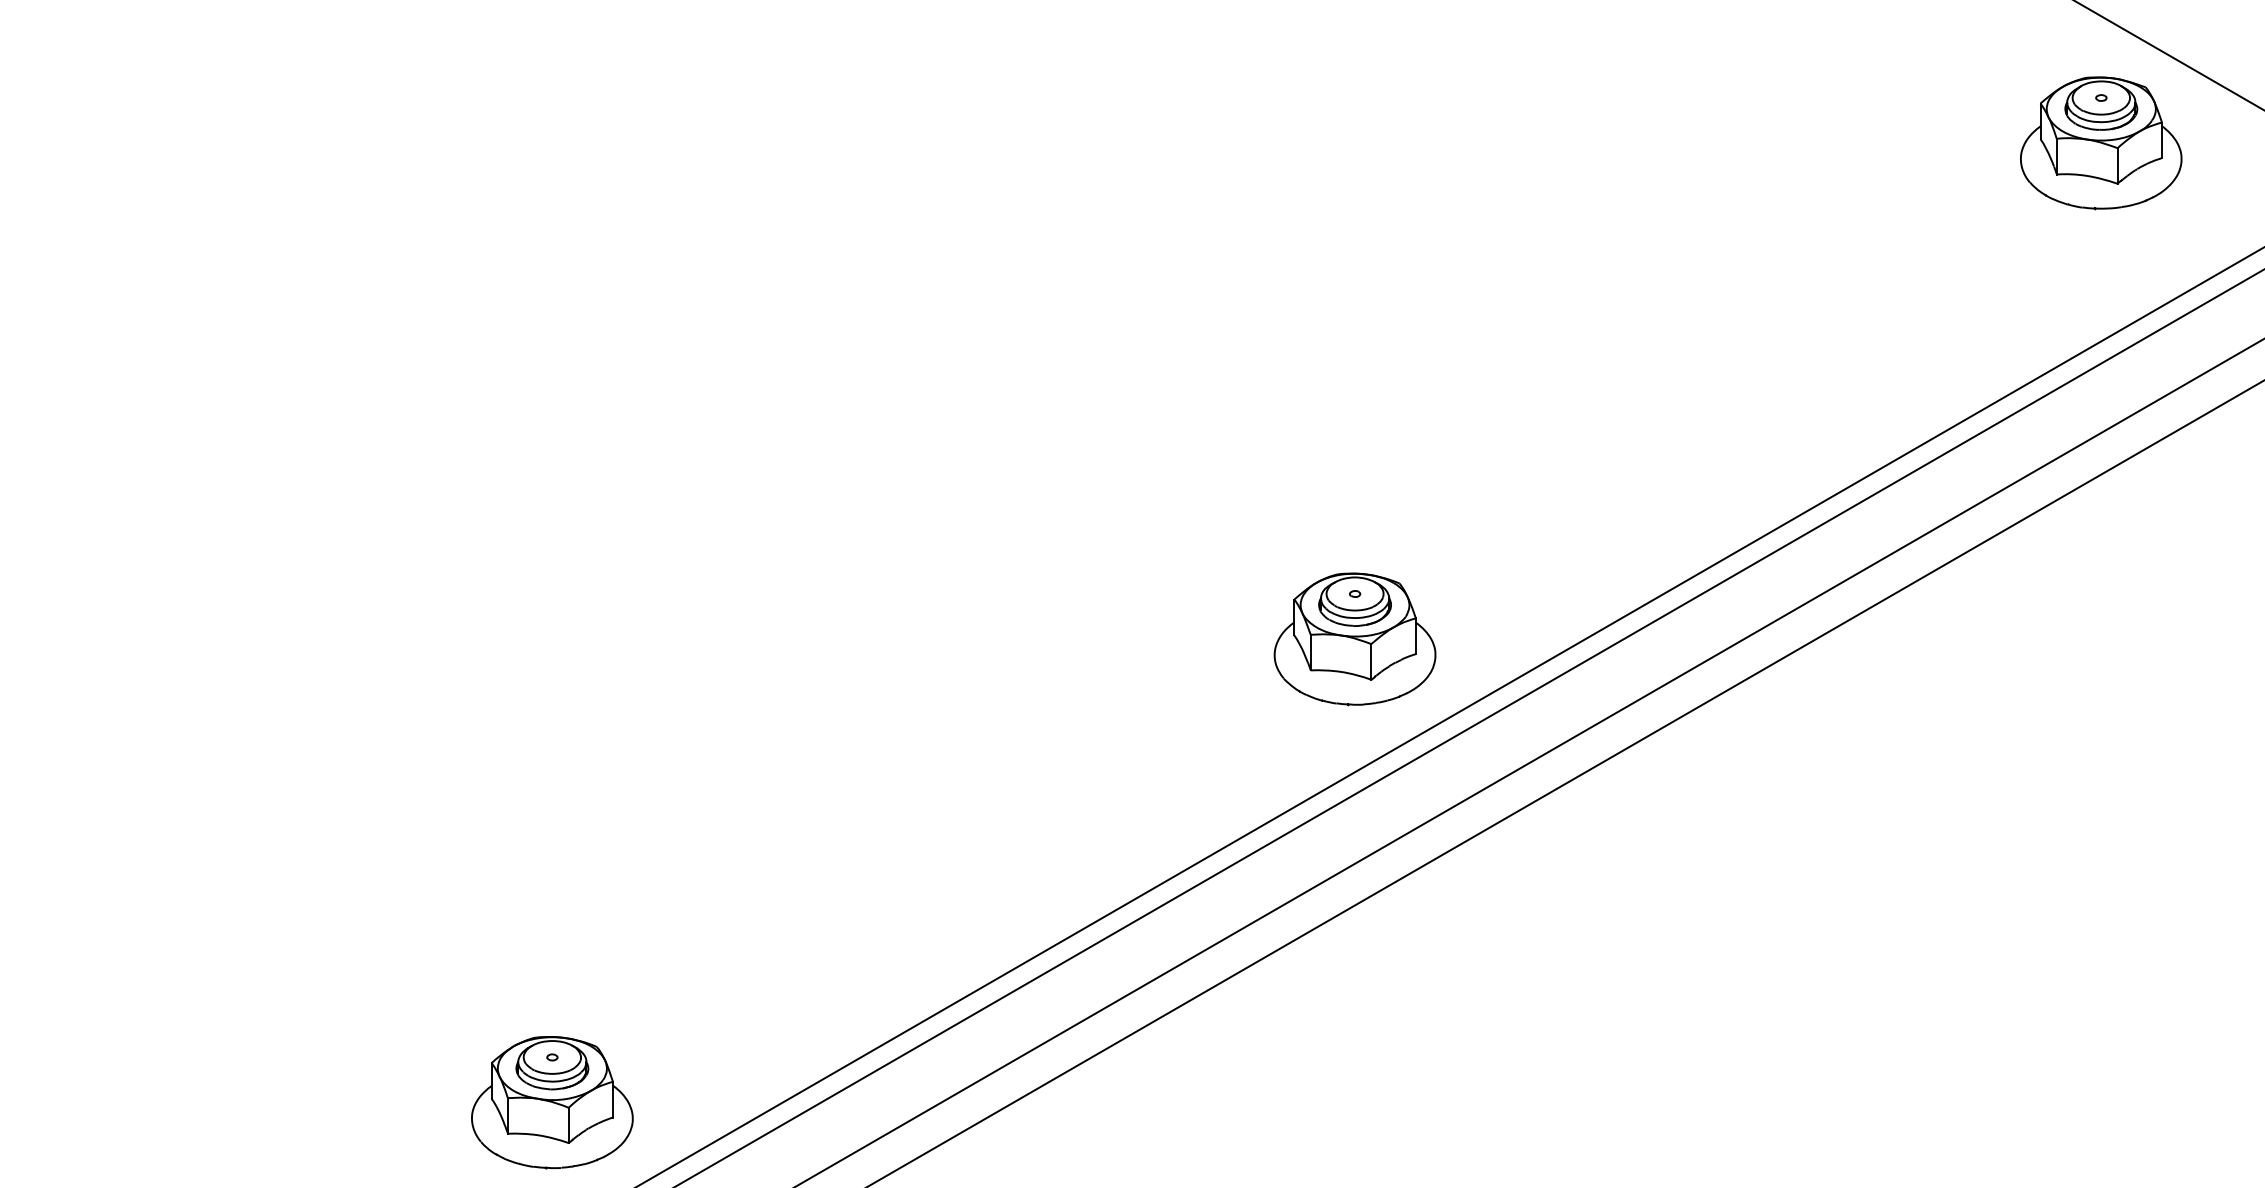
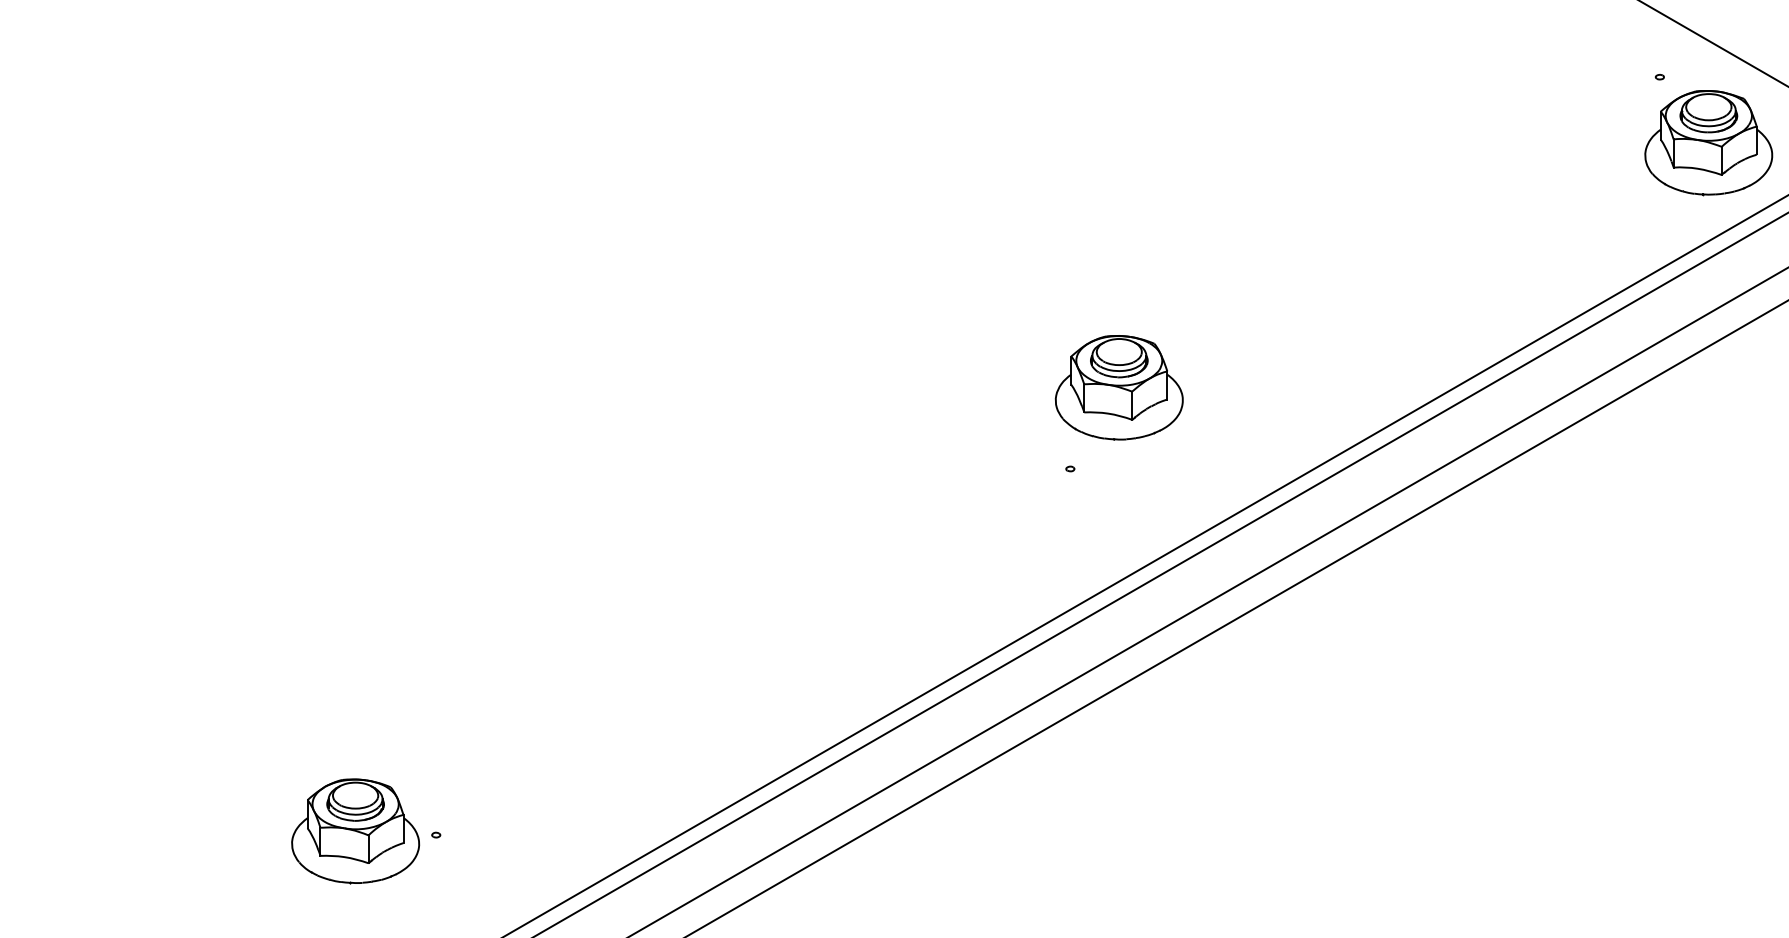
part: (2101, 143) -> (1708, 143), moved
part: (1354, 639) -> (1118, 388), moved
part: (552, 1102) -> (355, 831), moved

